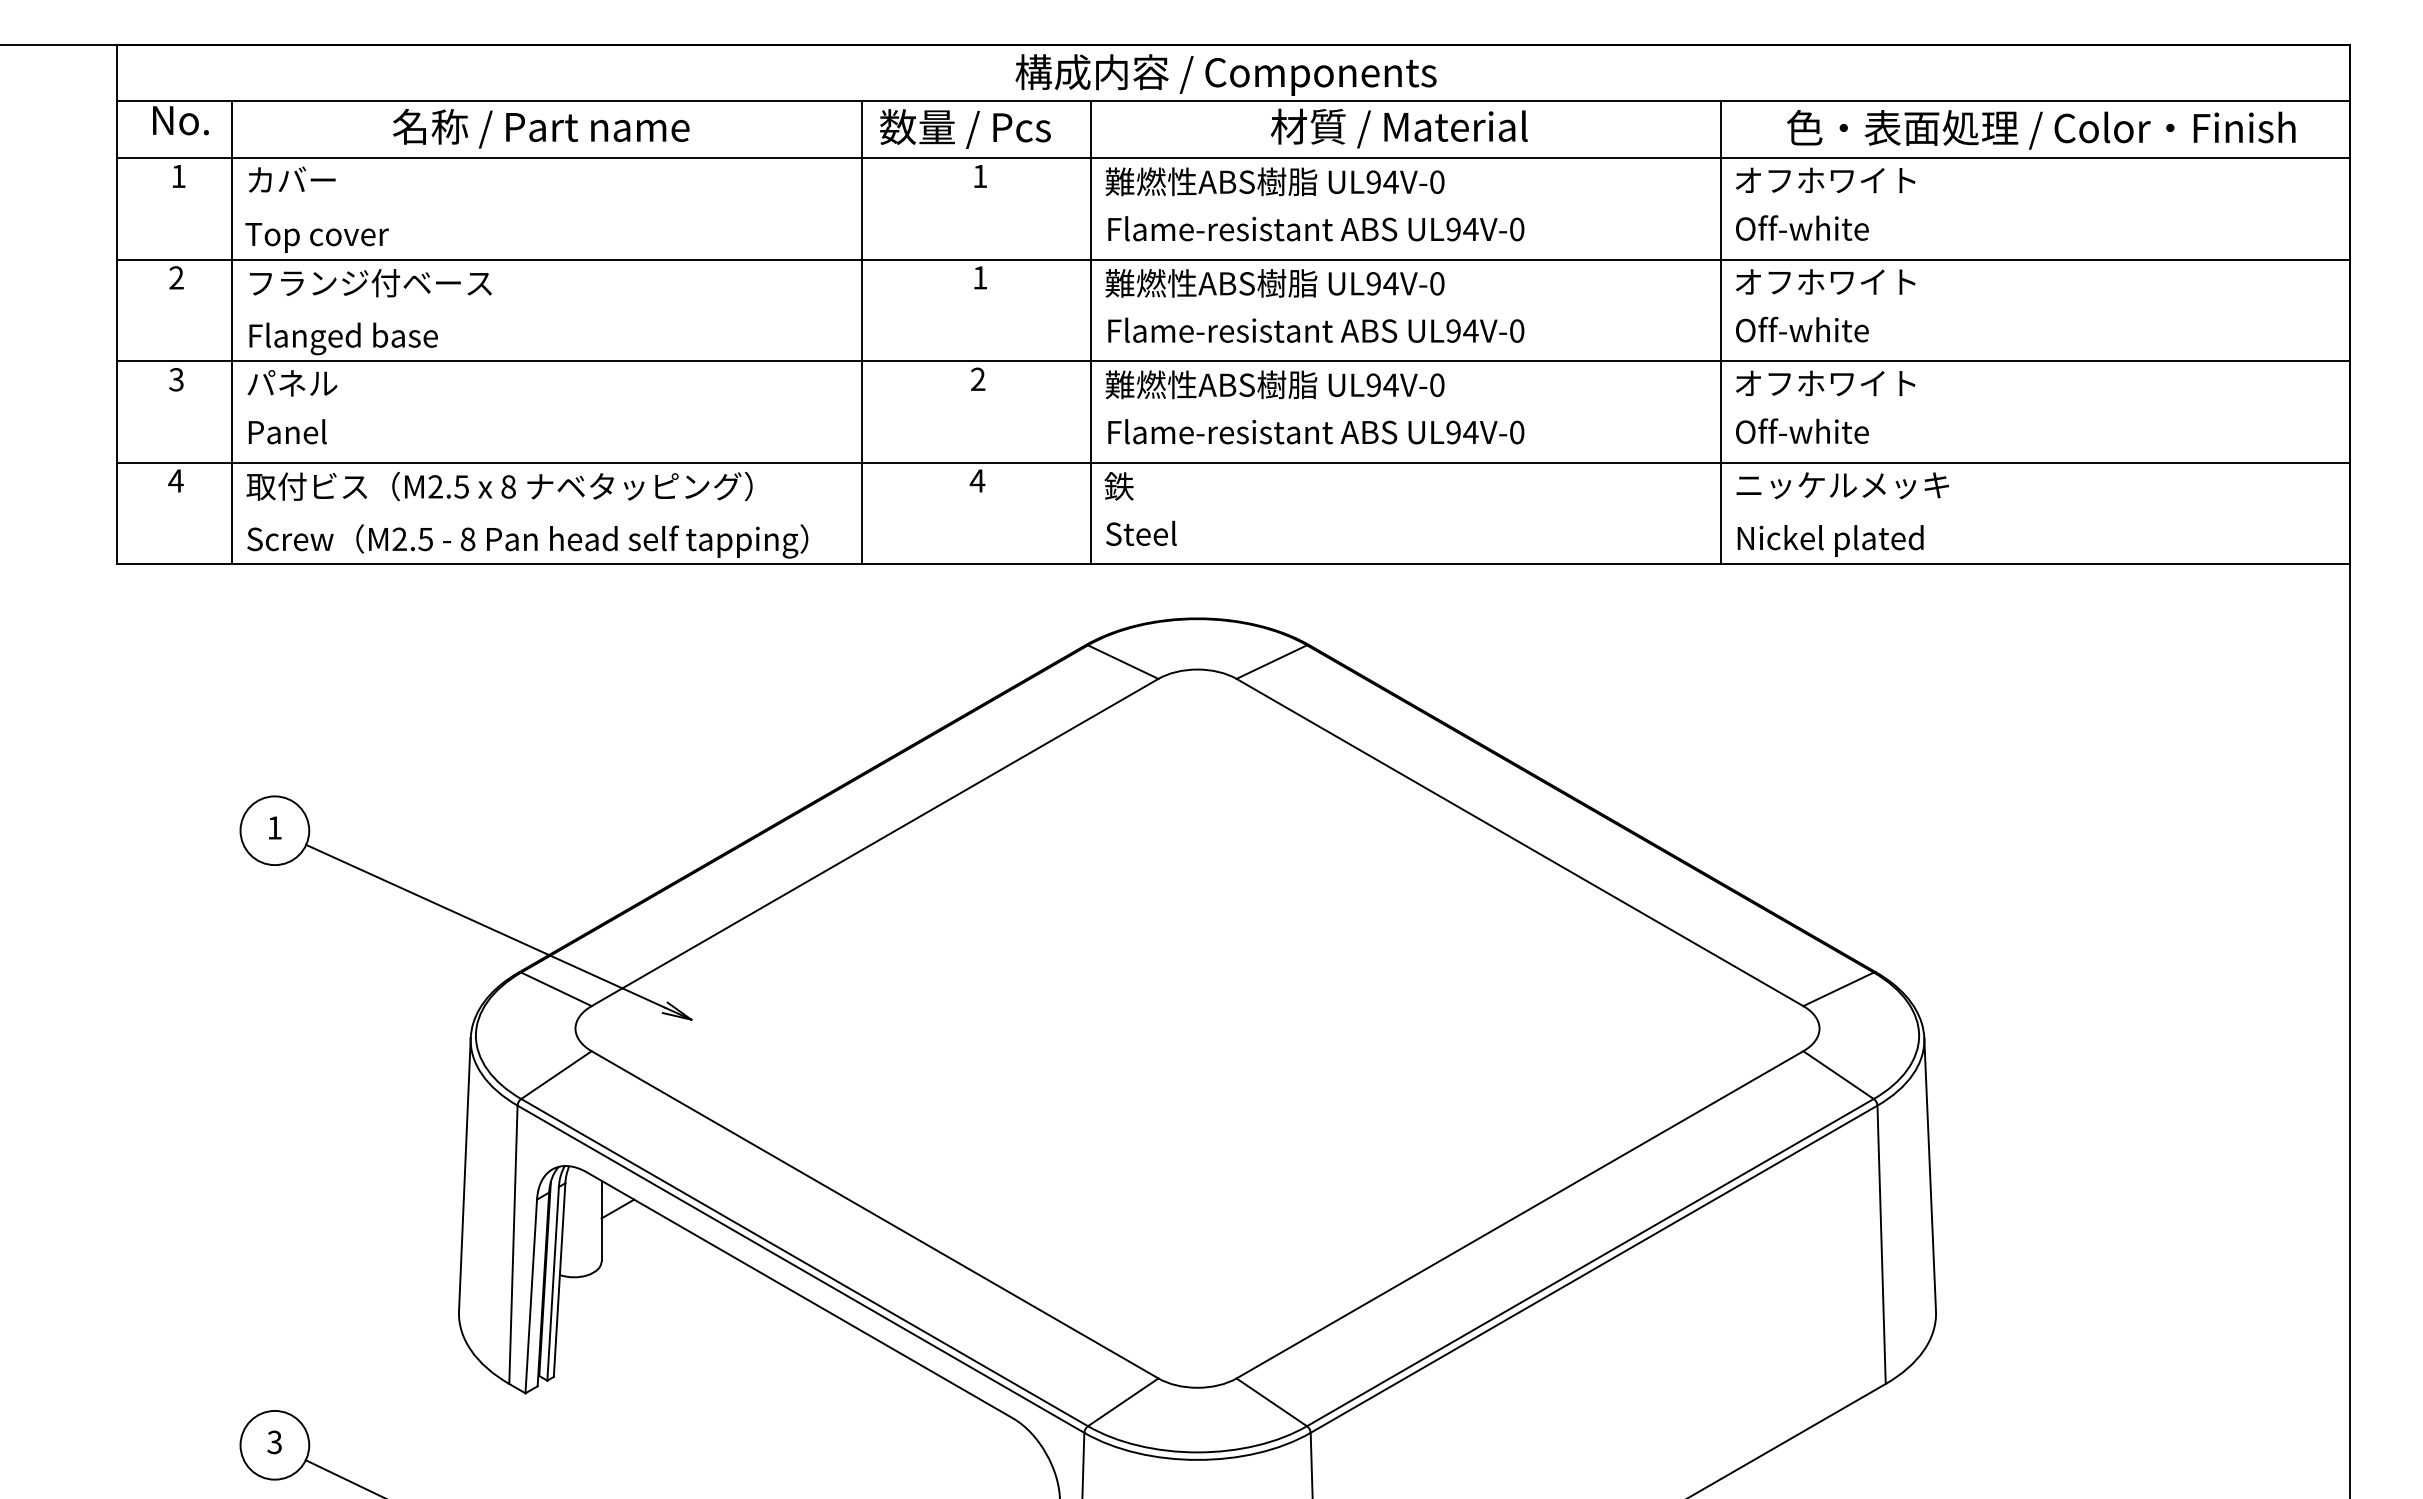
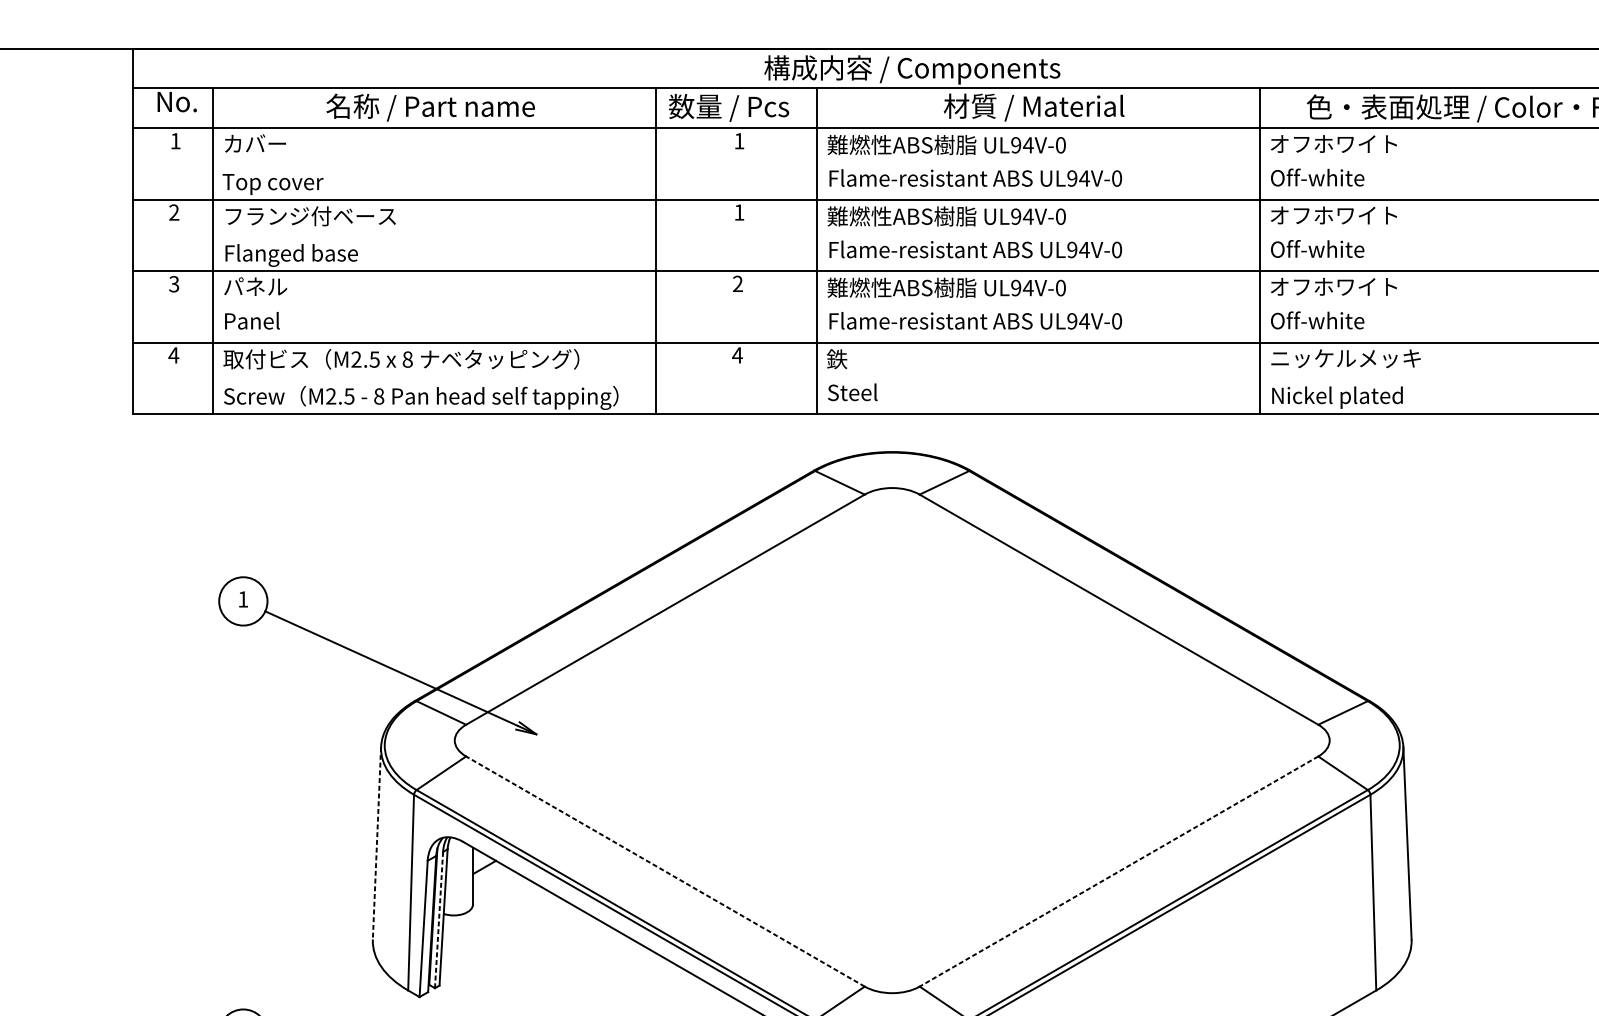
line: (464, 1174) -> (376, 843), solid -> dashed
line: (874, 1214) -> (665, 871), solid -> dashed
line: (1519, 1215) -> (1118, 872), solid -> dashed
line: (553, 1284) -> (439, 920), solid -> dashed

